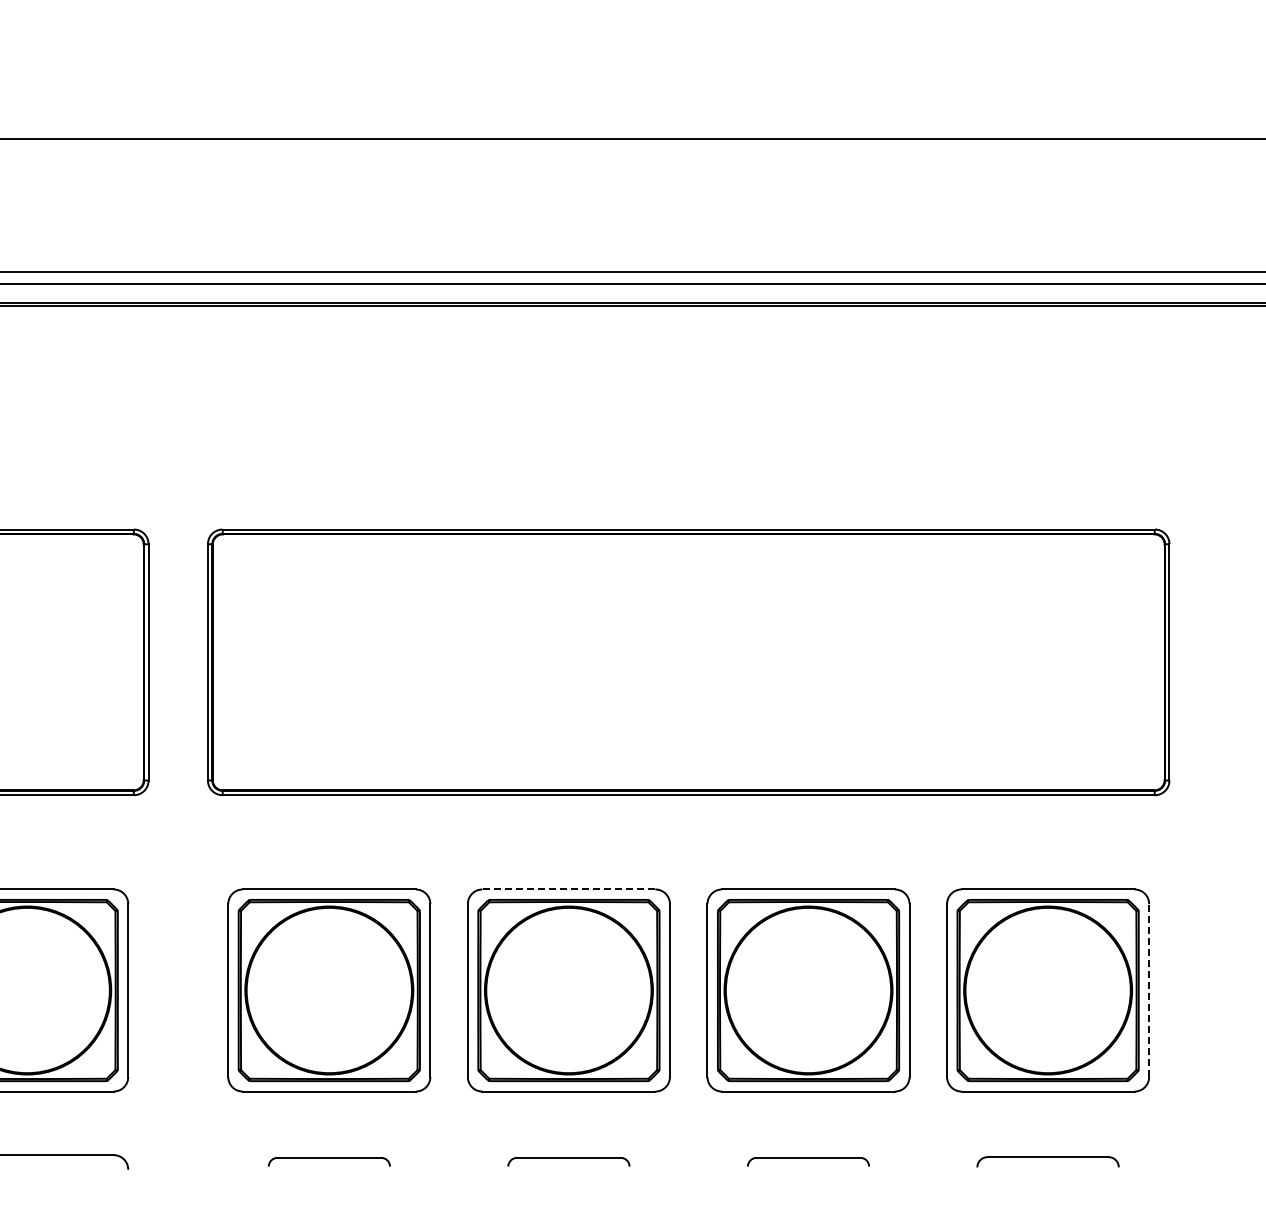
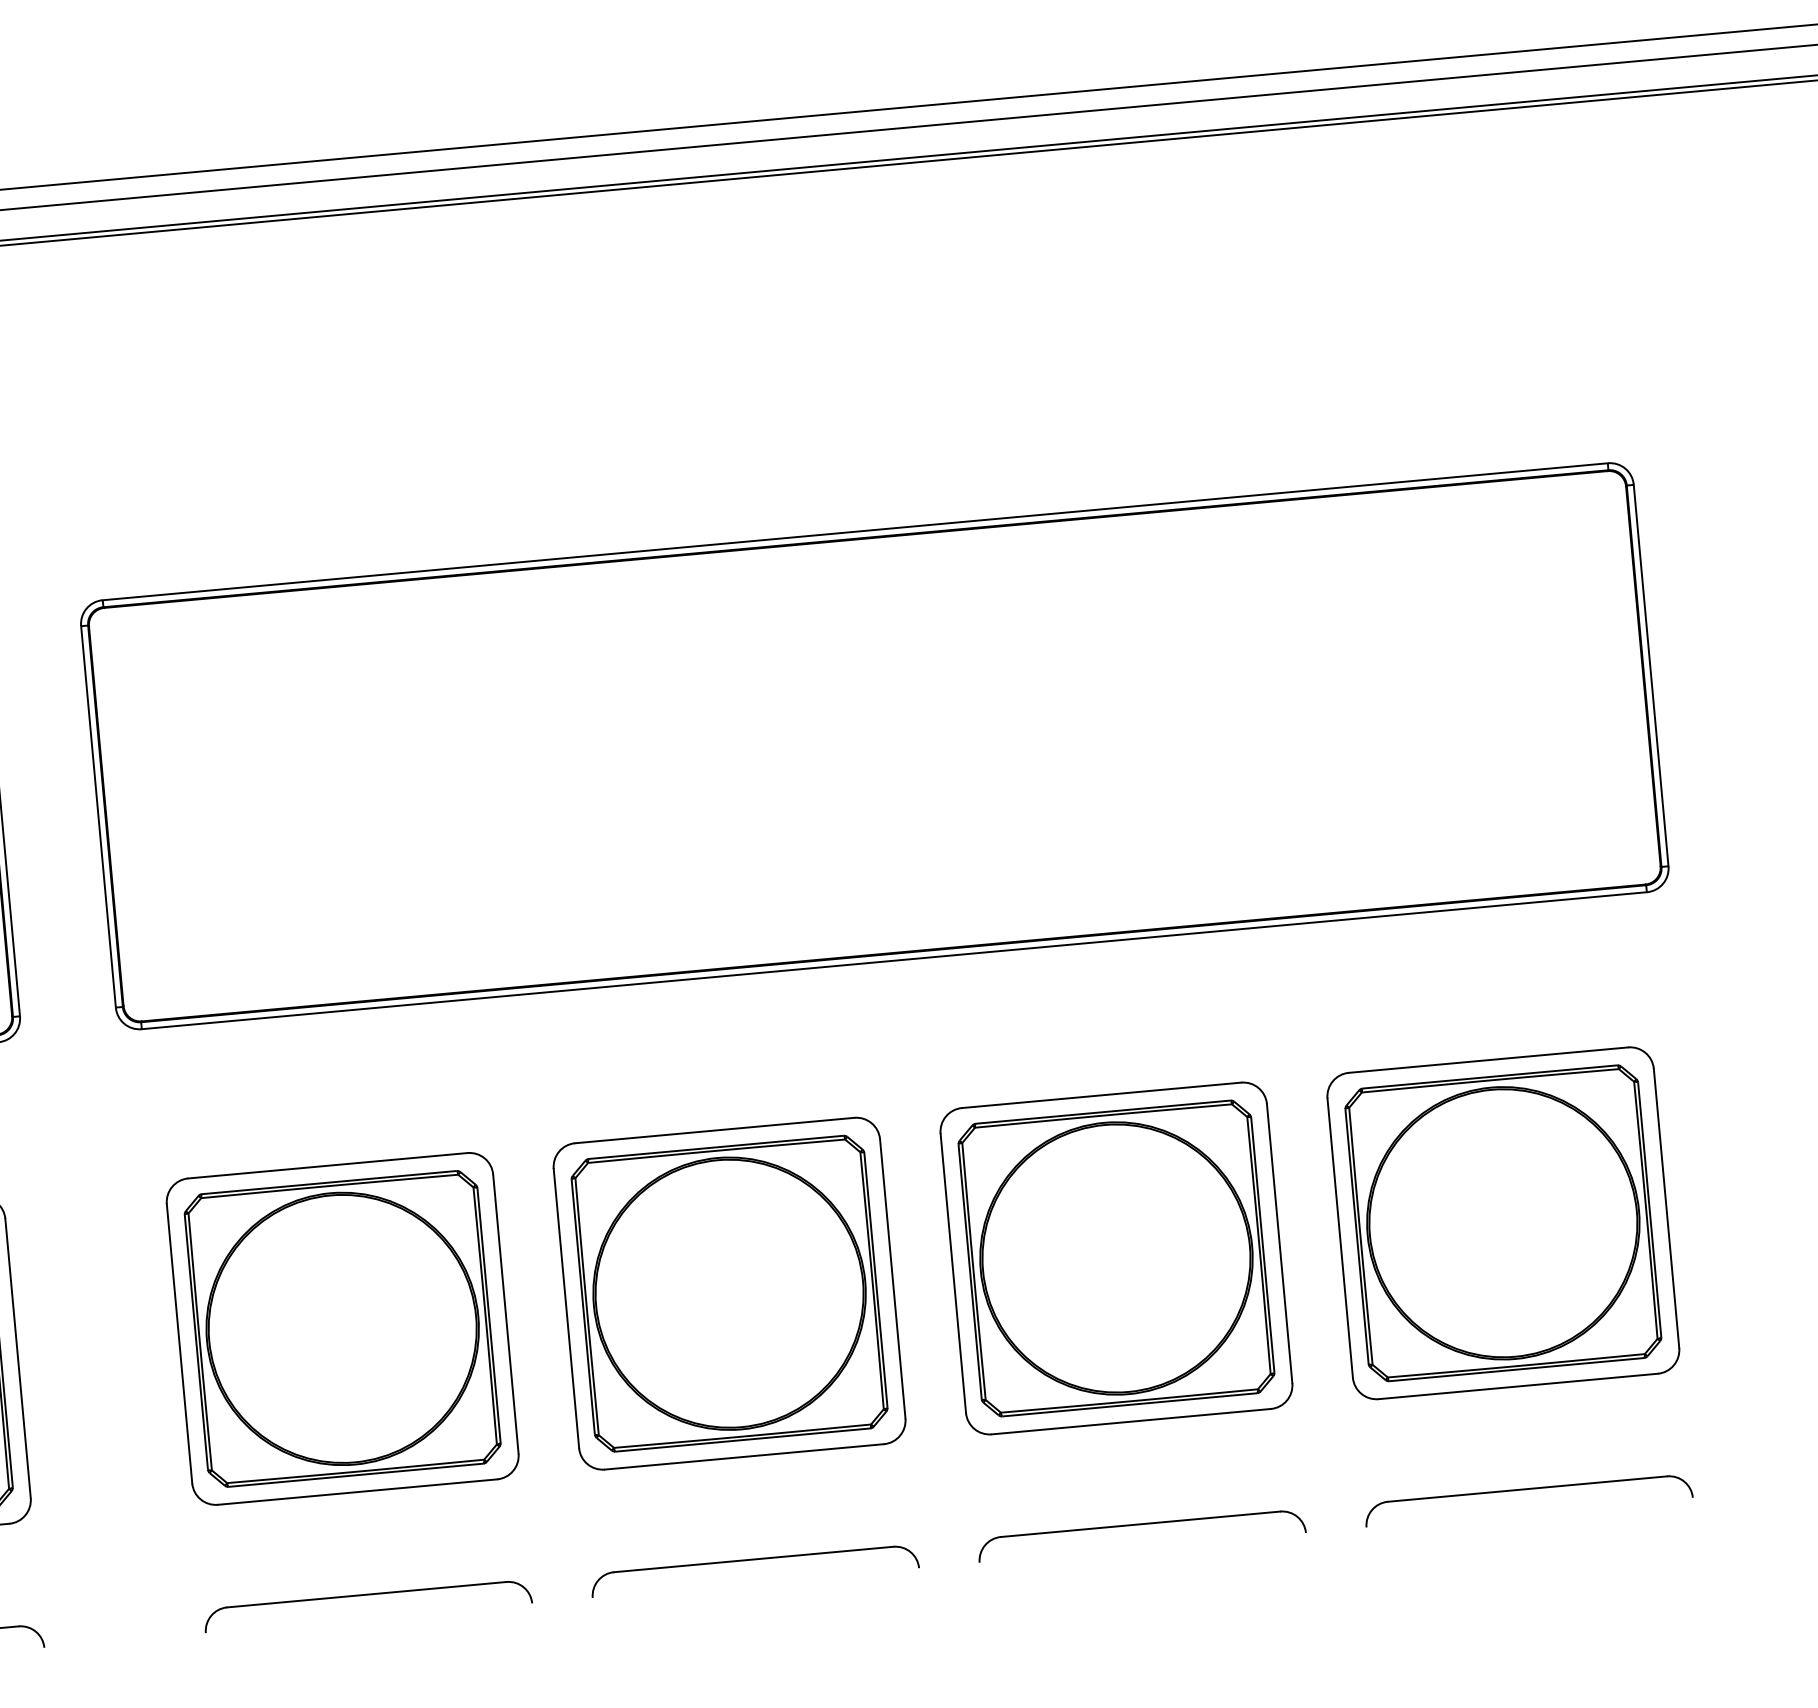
line: (568, 889) -> (714, 1130), dashed -> solid
line: (1149, 990) -> (1667, 1208), dashed -> solid
part: (329, 1161) -> (368, 1604), size x1.67
part: (568, 1161) -> (754, 1569), size x1.67
part: (808, 1161) -> (1141, 1534), size x1.67
part: (1047, 1161) -> (1527, 1499), size x1.43

